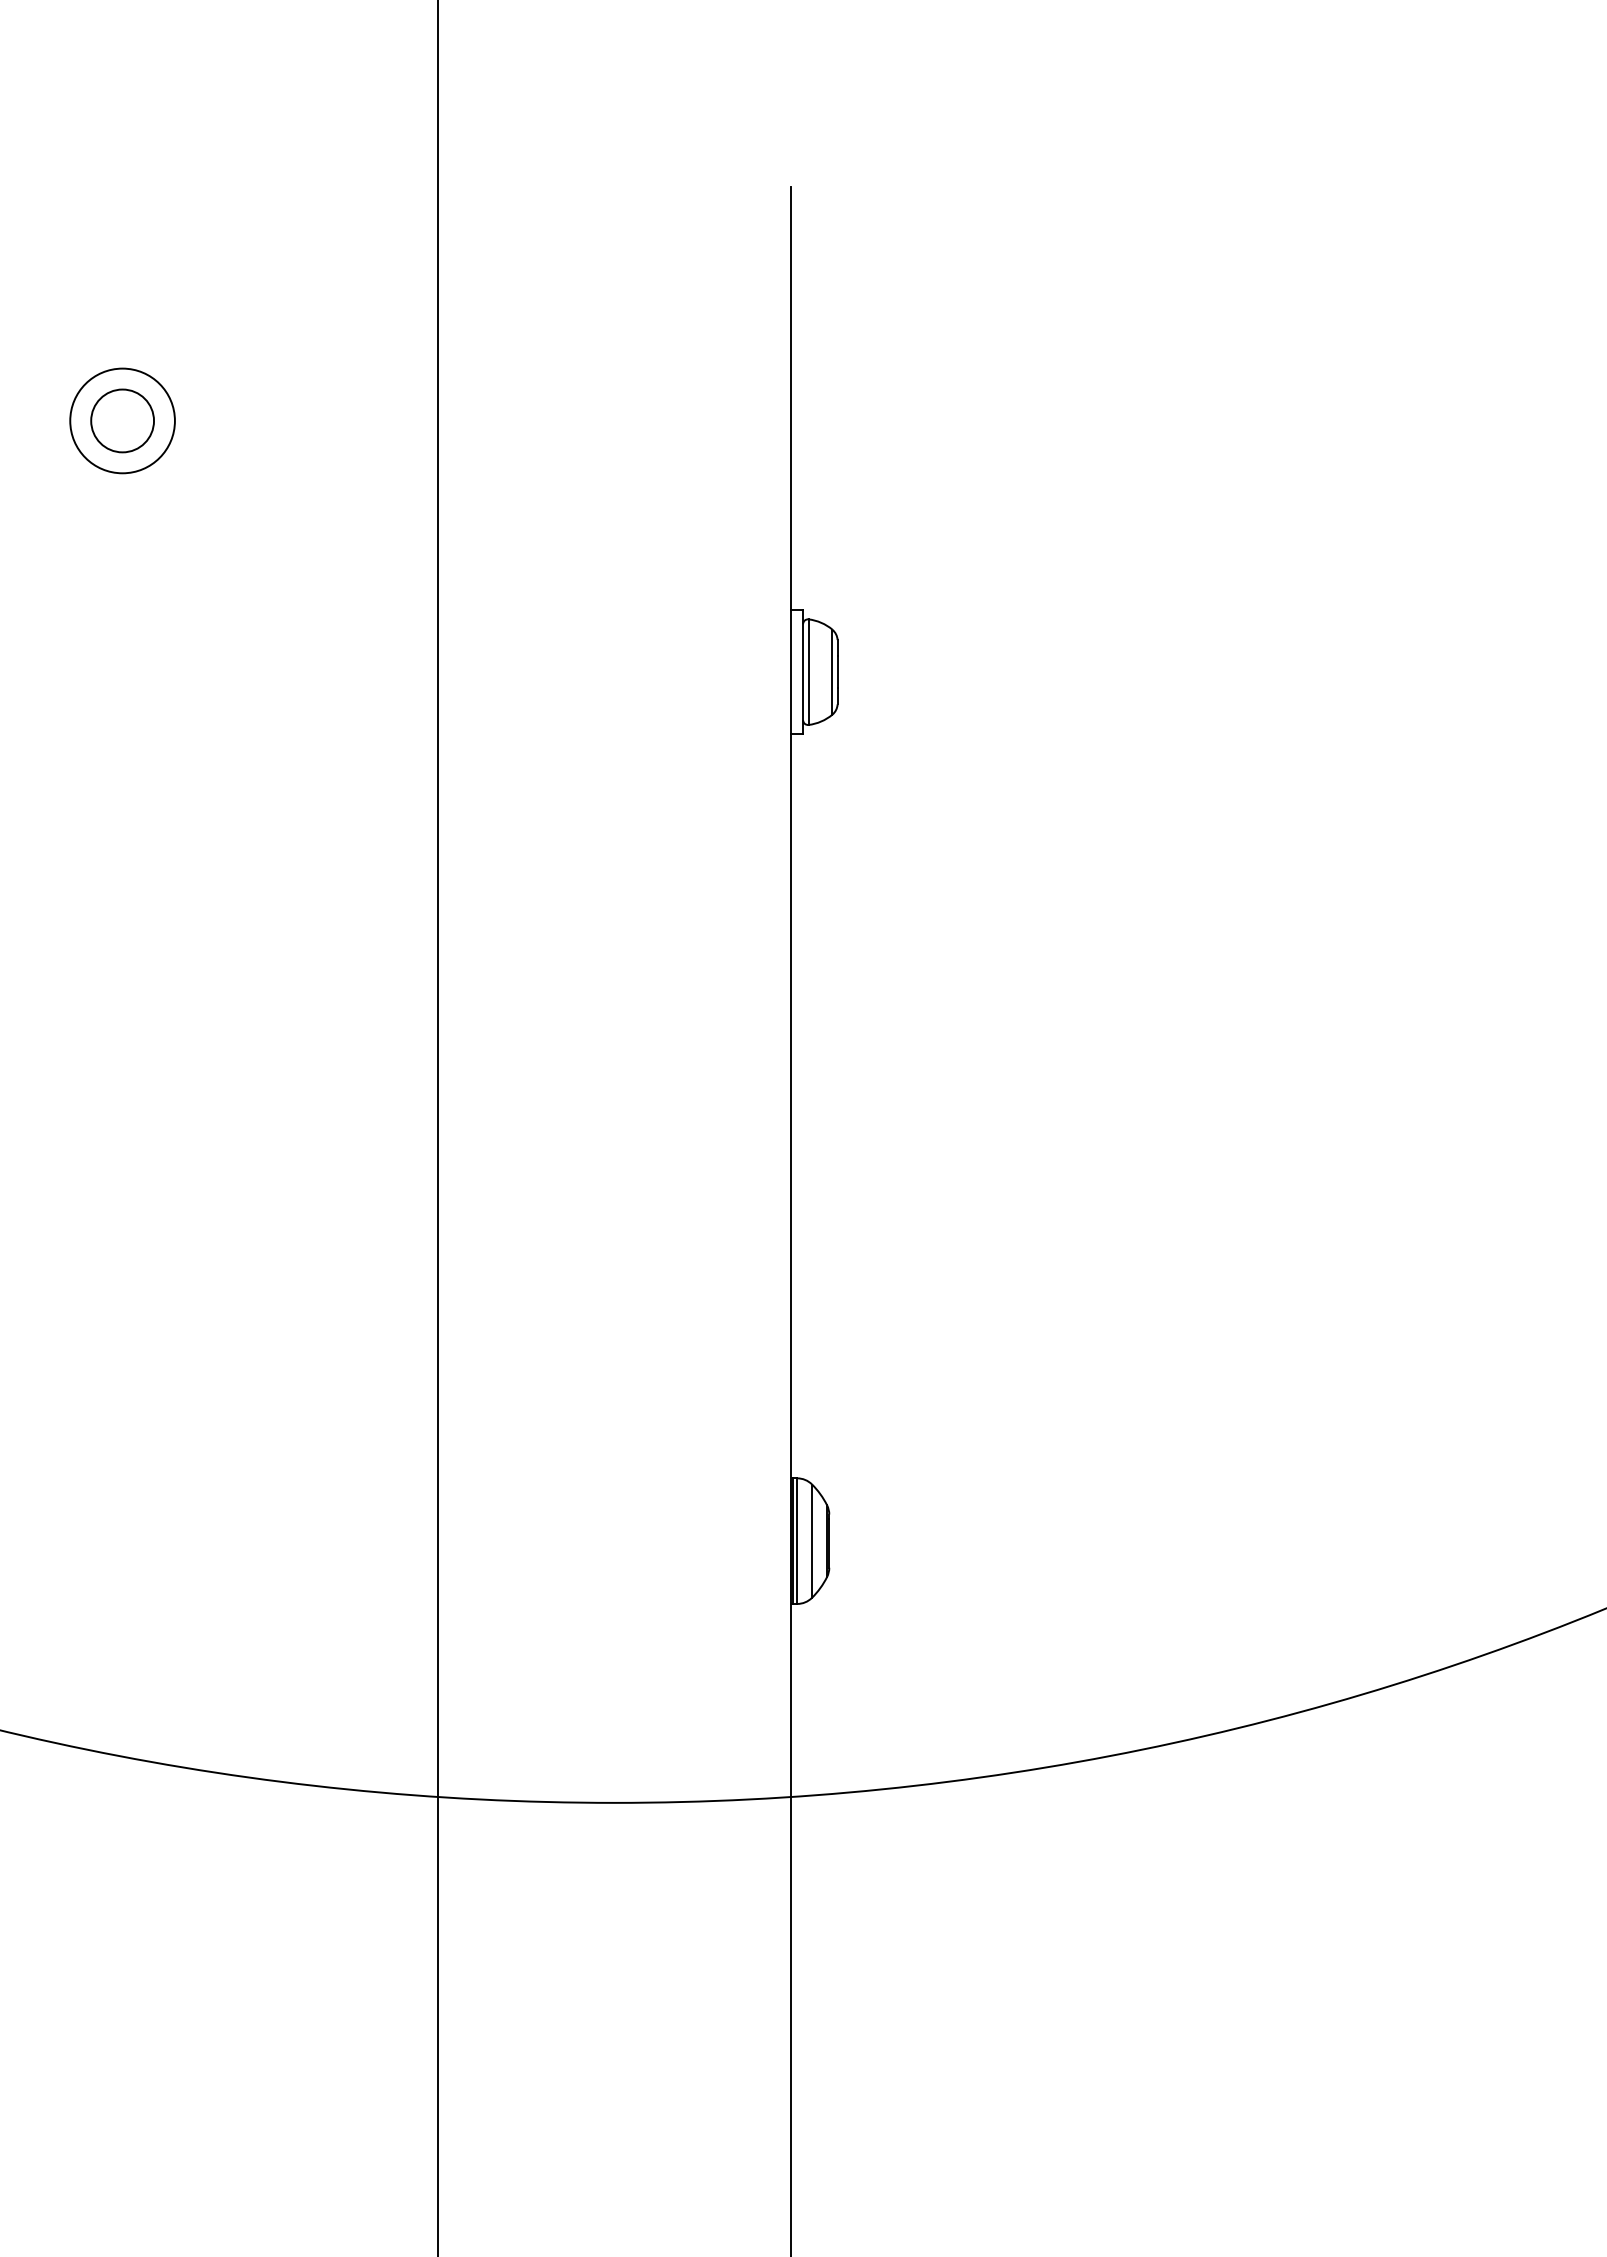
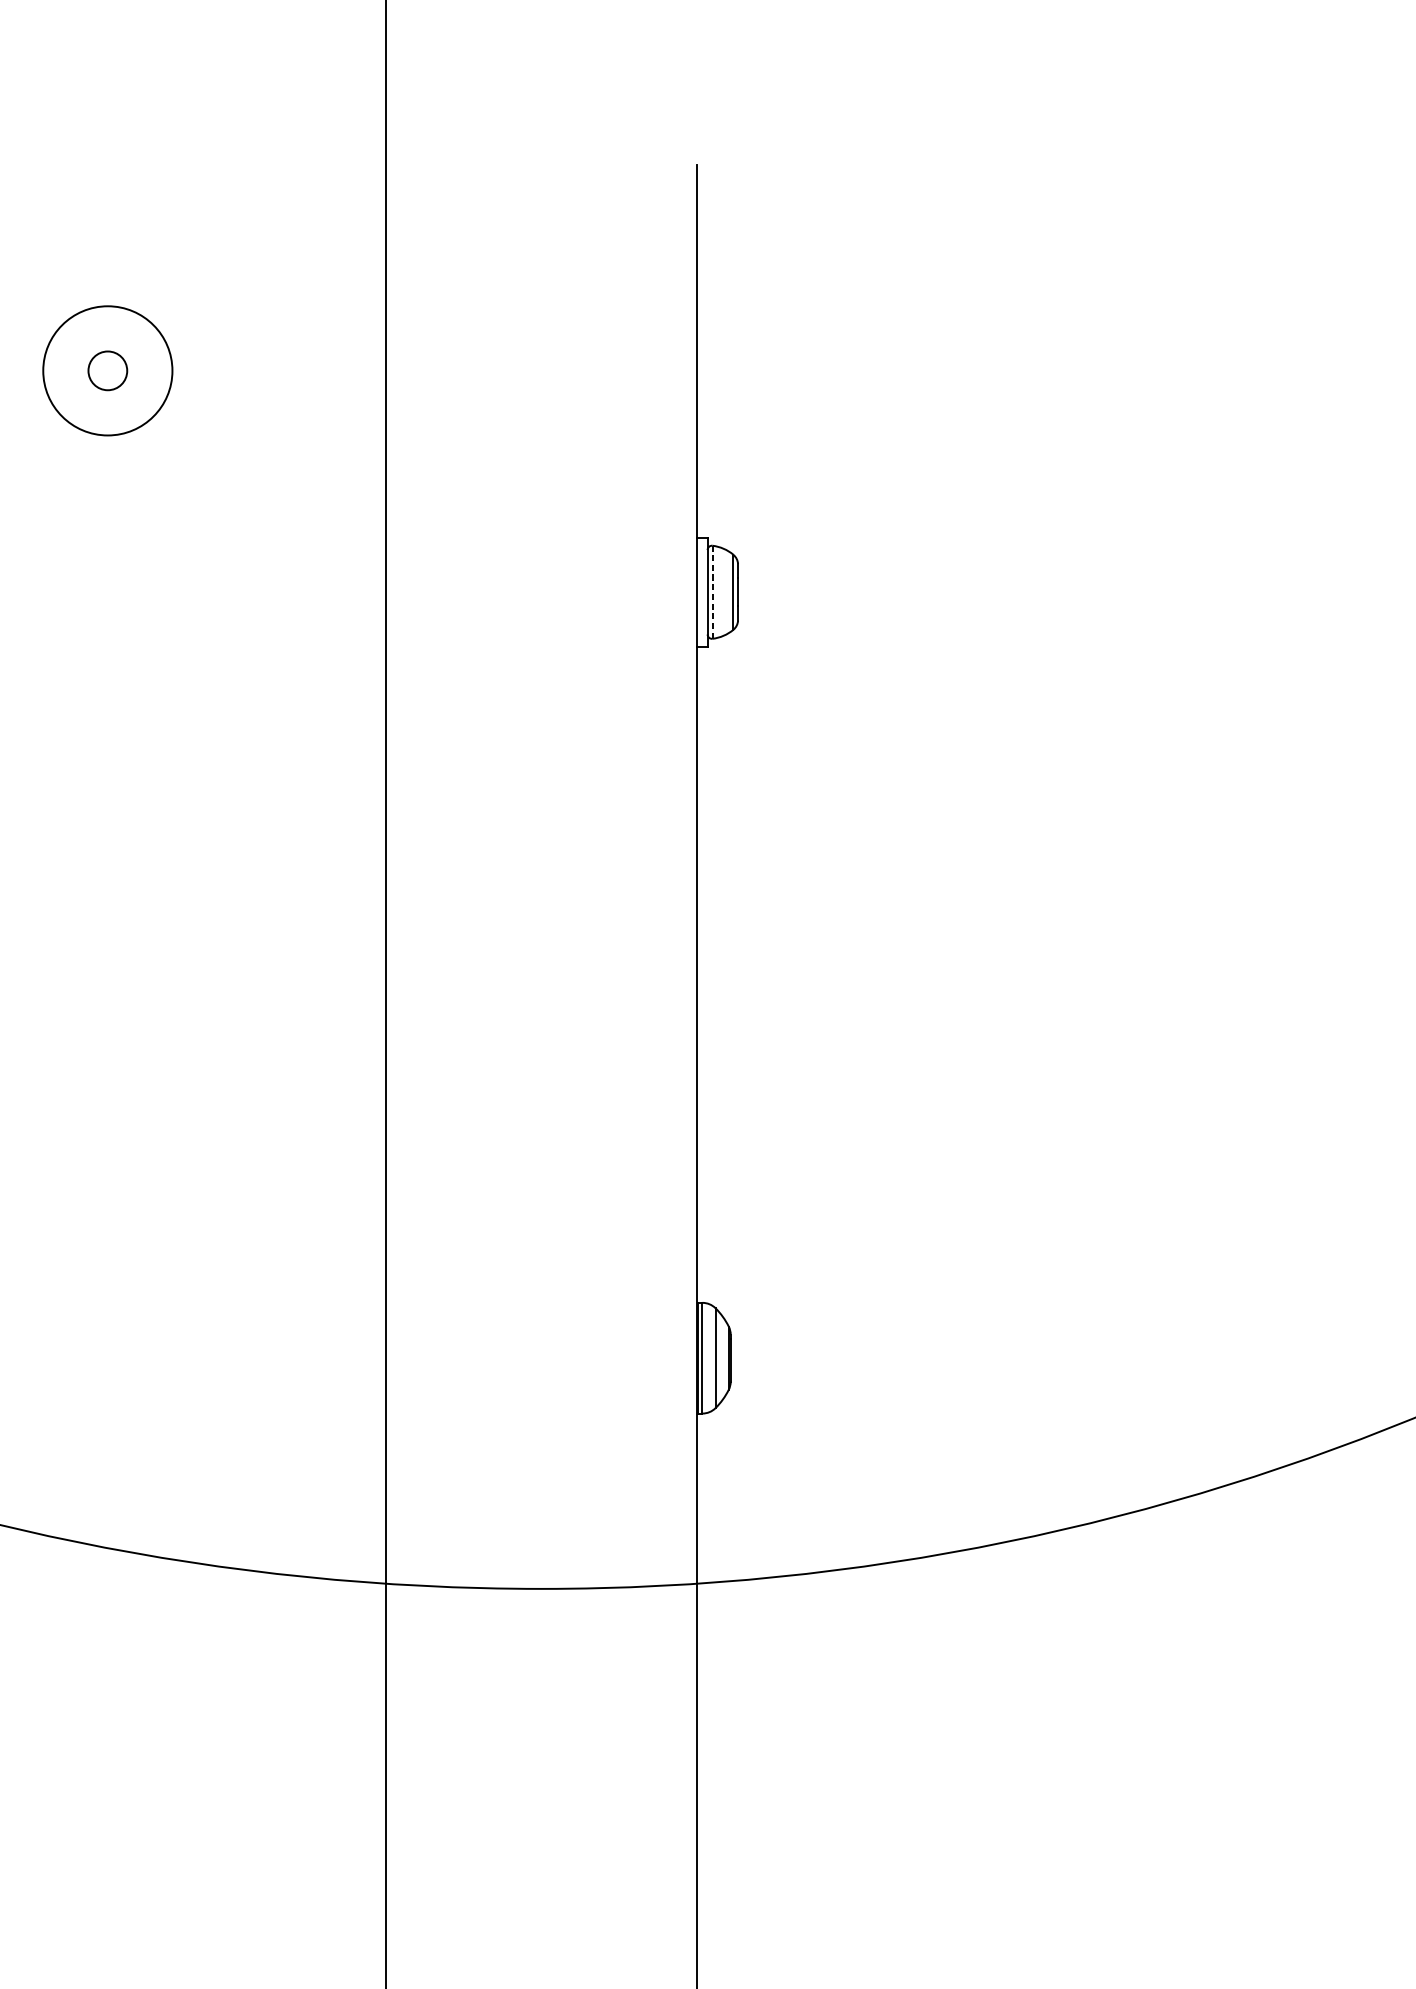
circle: (122, 420) -> (107, 370), size x0.7
circle: (122, 420) -> (107, 370), size x1.4
line: (808, 672) -> (712, 592), solid -> dashed

